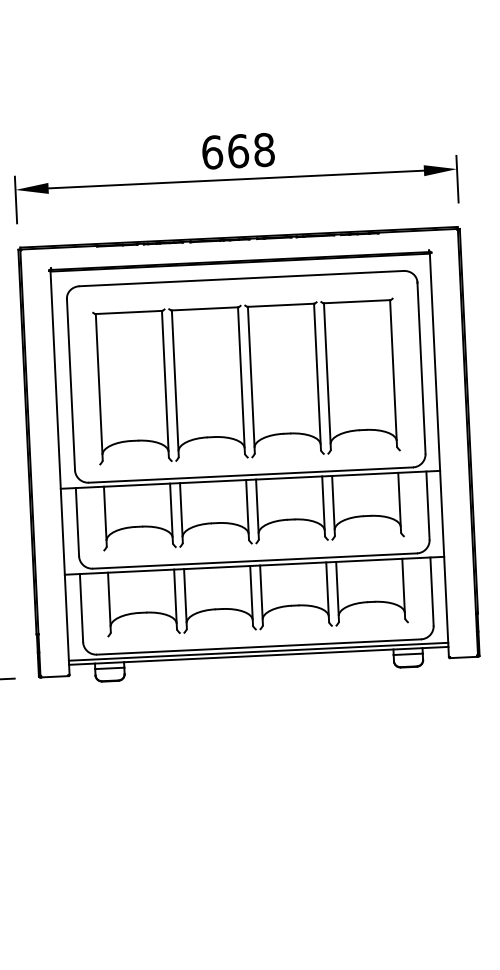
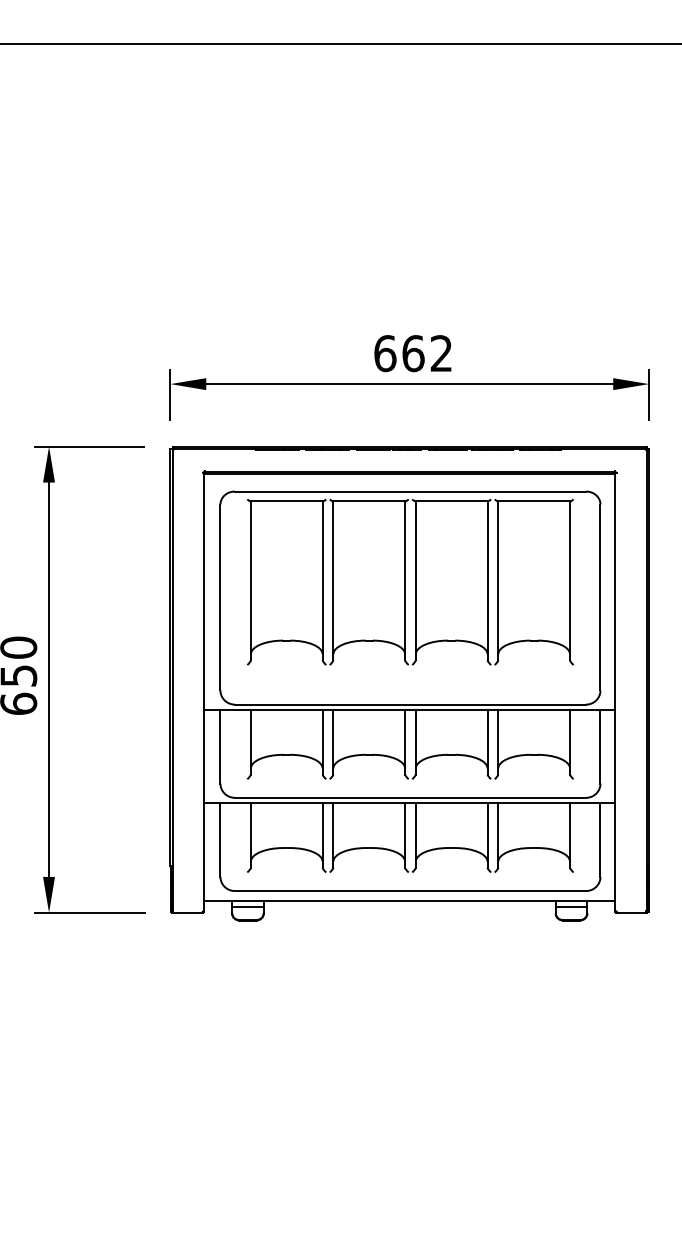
text: (264, 149) -> (441, 353), 668 -> 662
part: (246, 380) -> (410, 581), moved
line: (258, 652) -> (409, 896), removed

